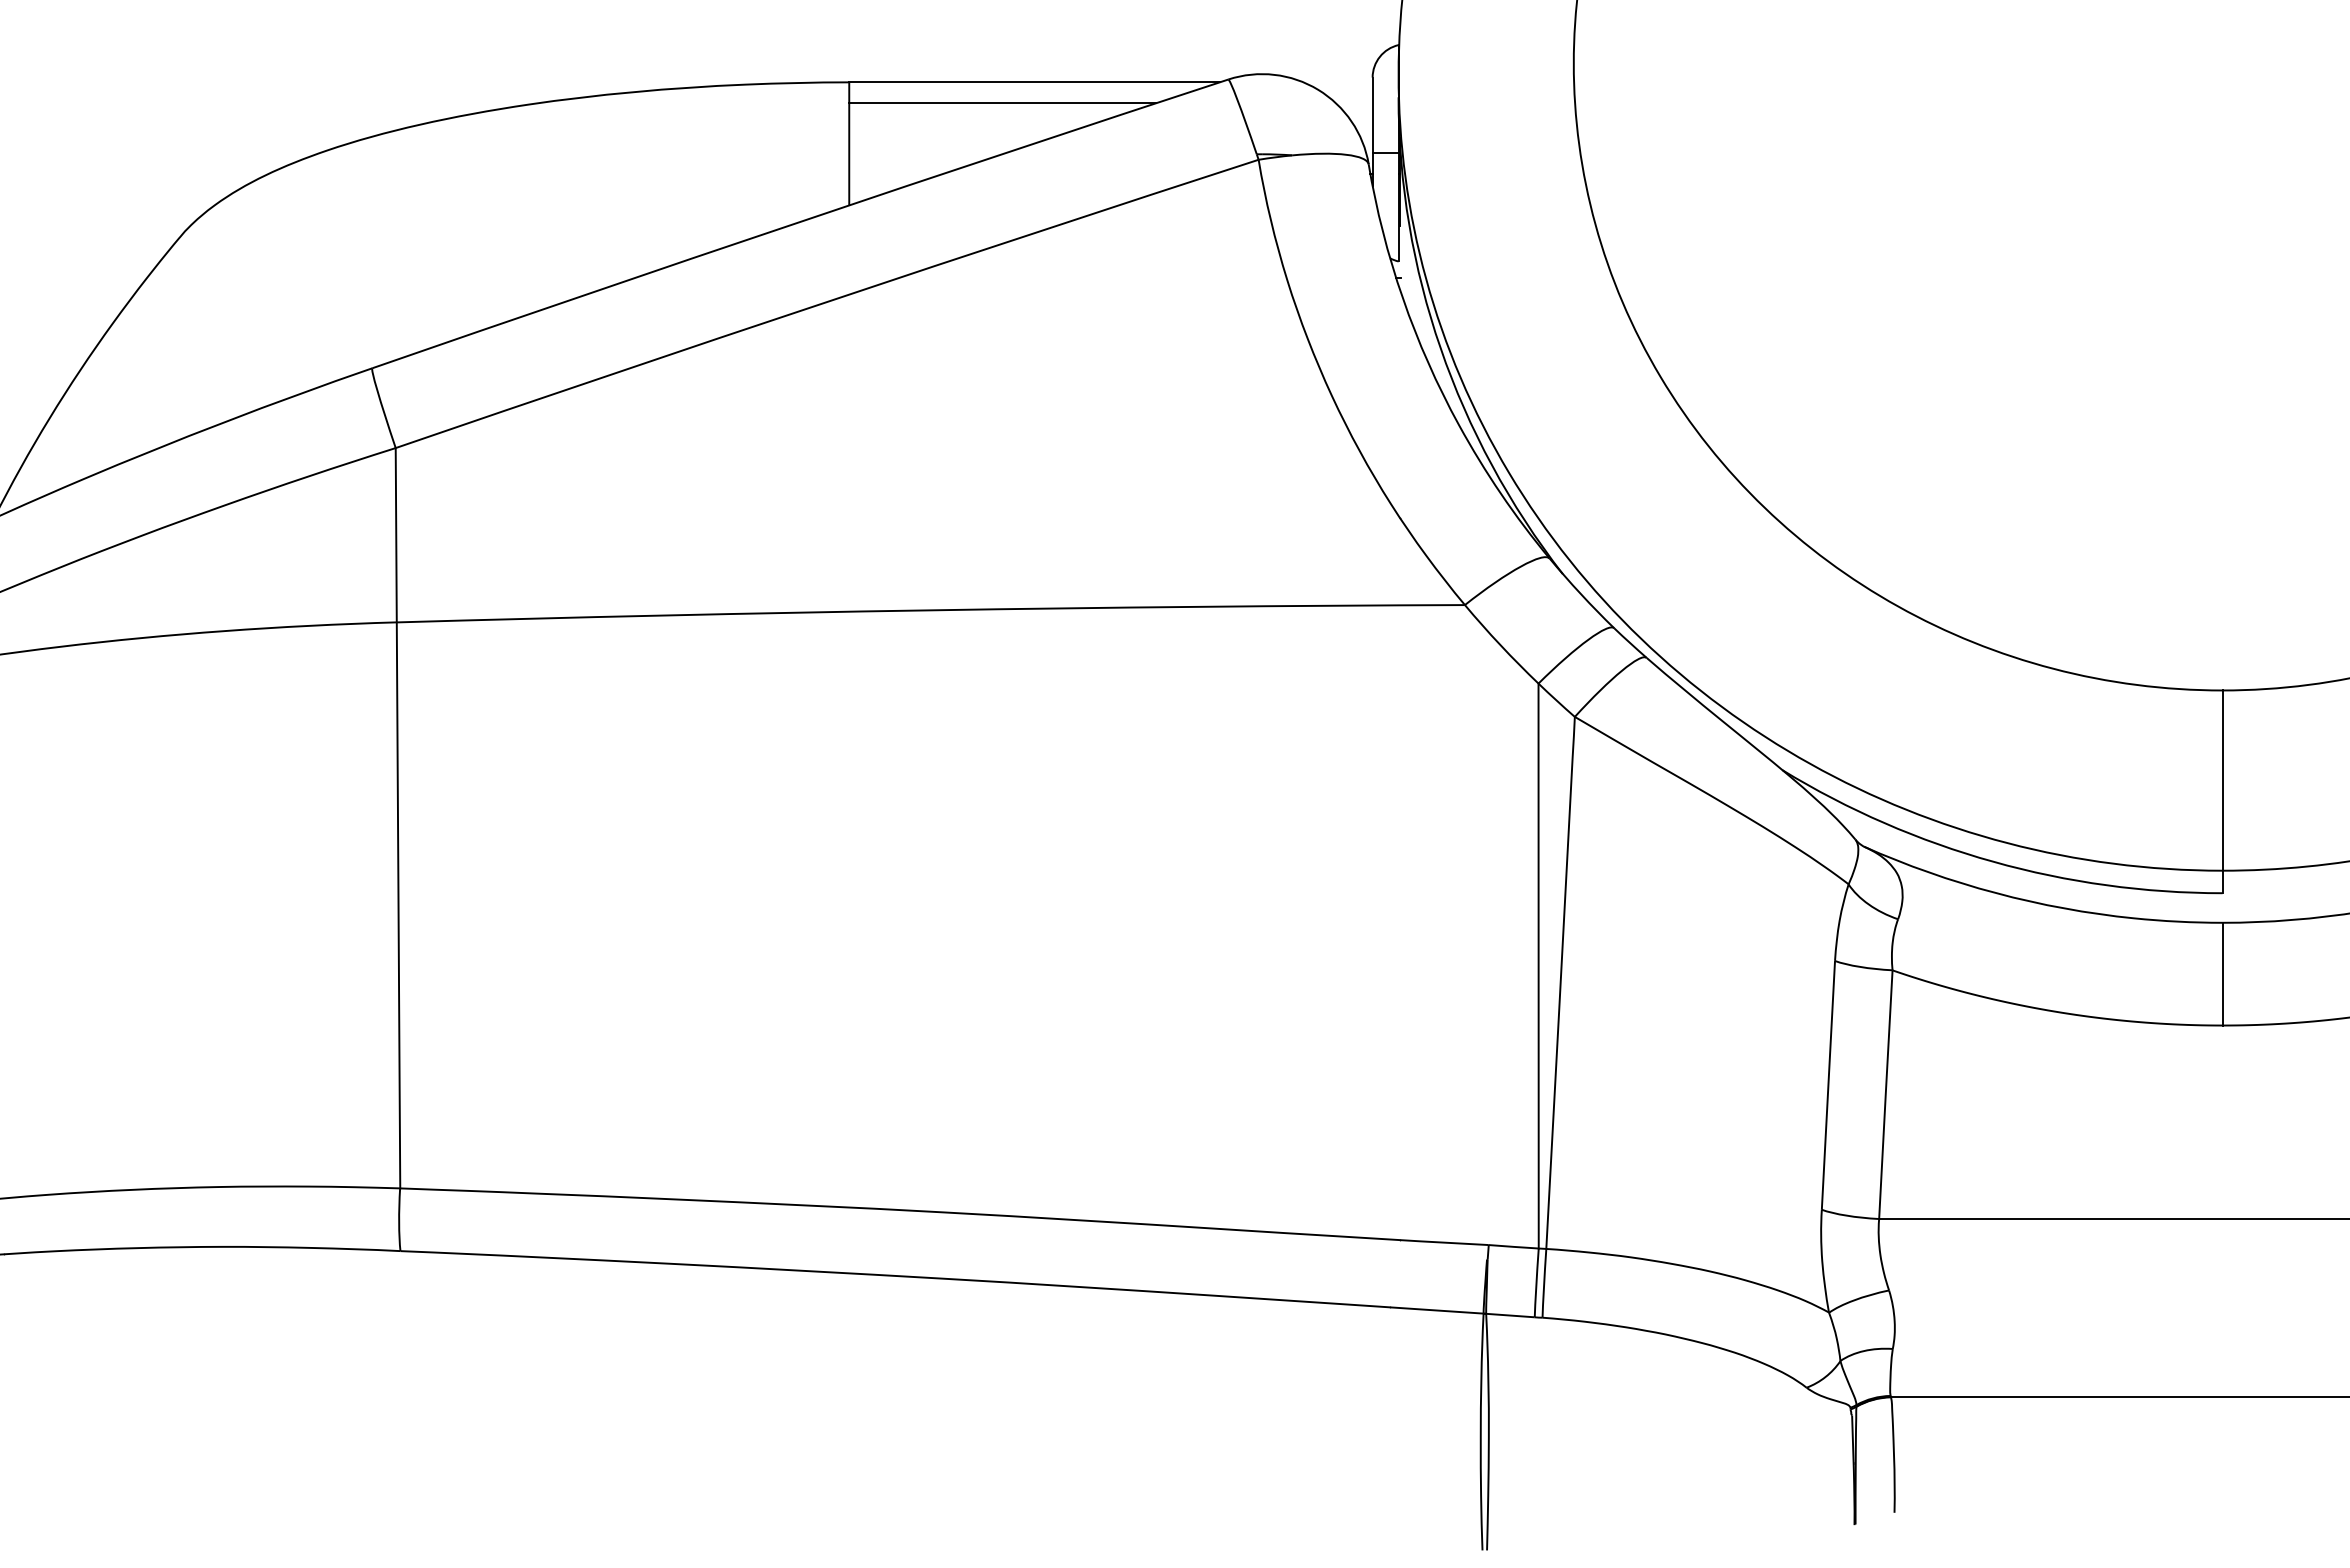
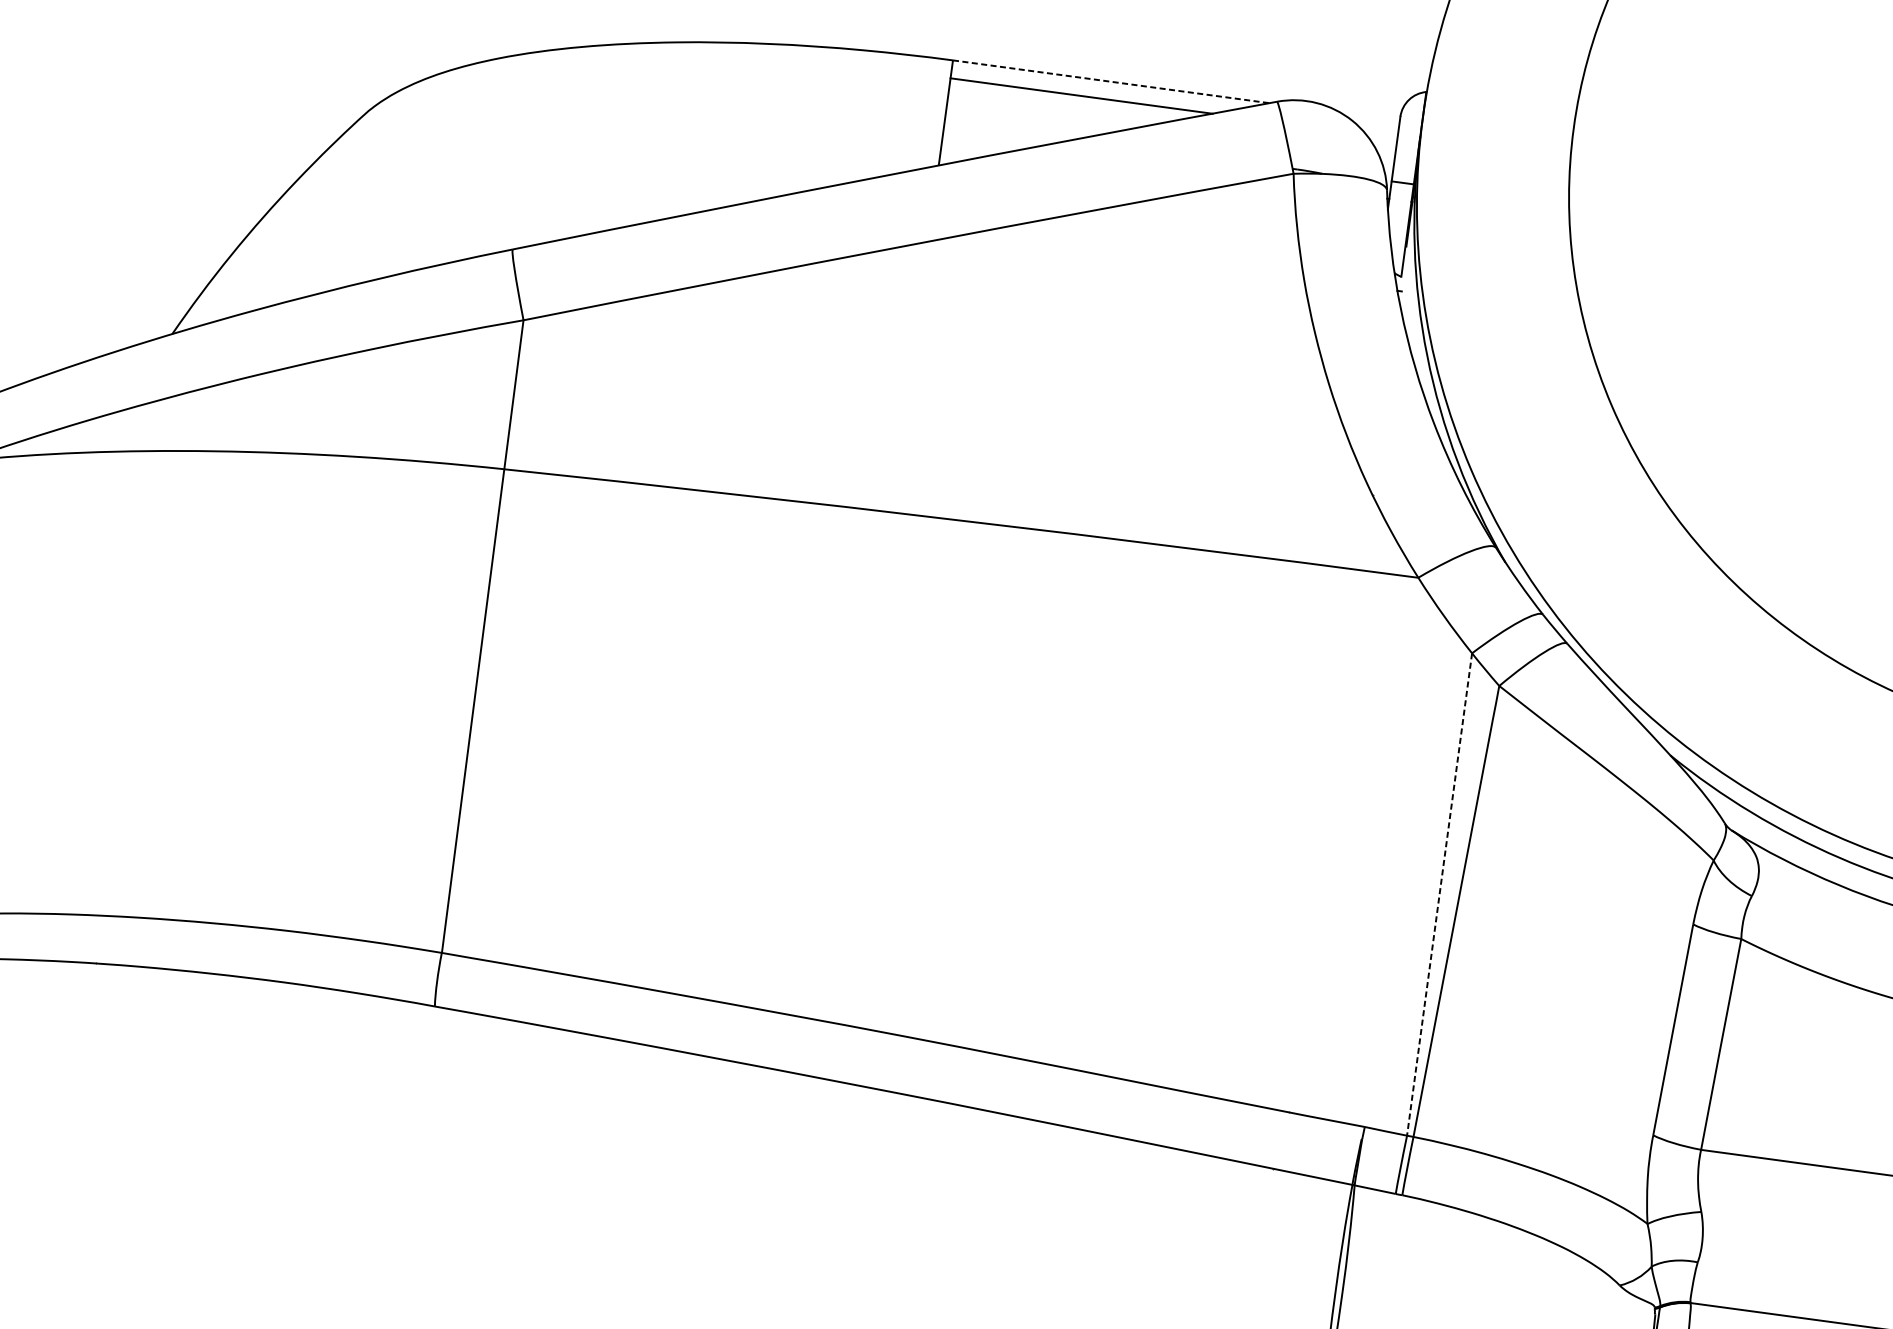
line: (1034, 82) -> (1111, 81), solid -> dashed
line: (1538, 966) -> (1439, 894), solid -> dashed

